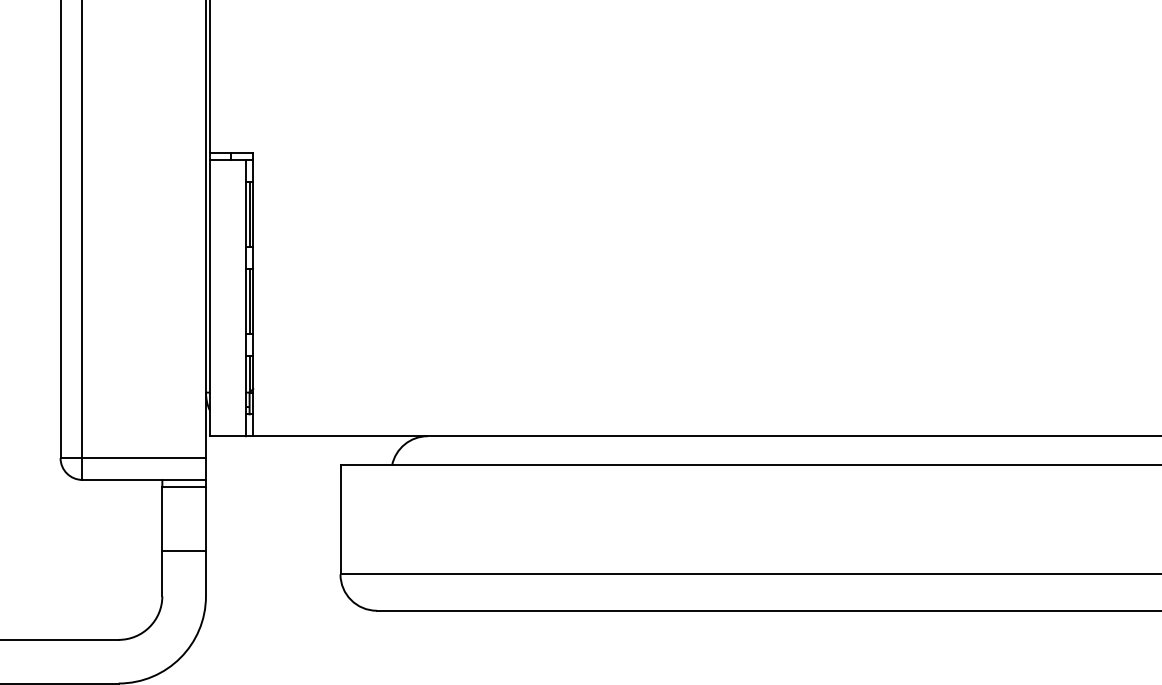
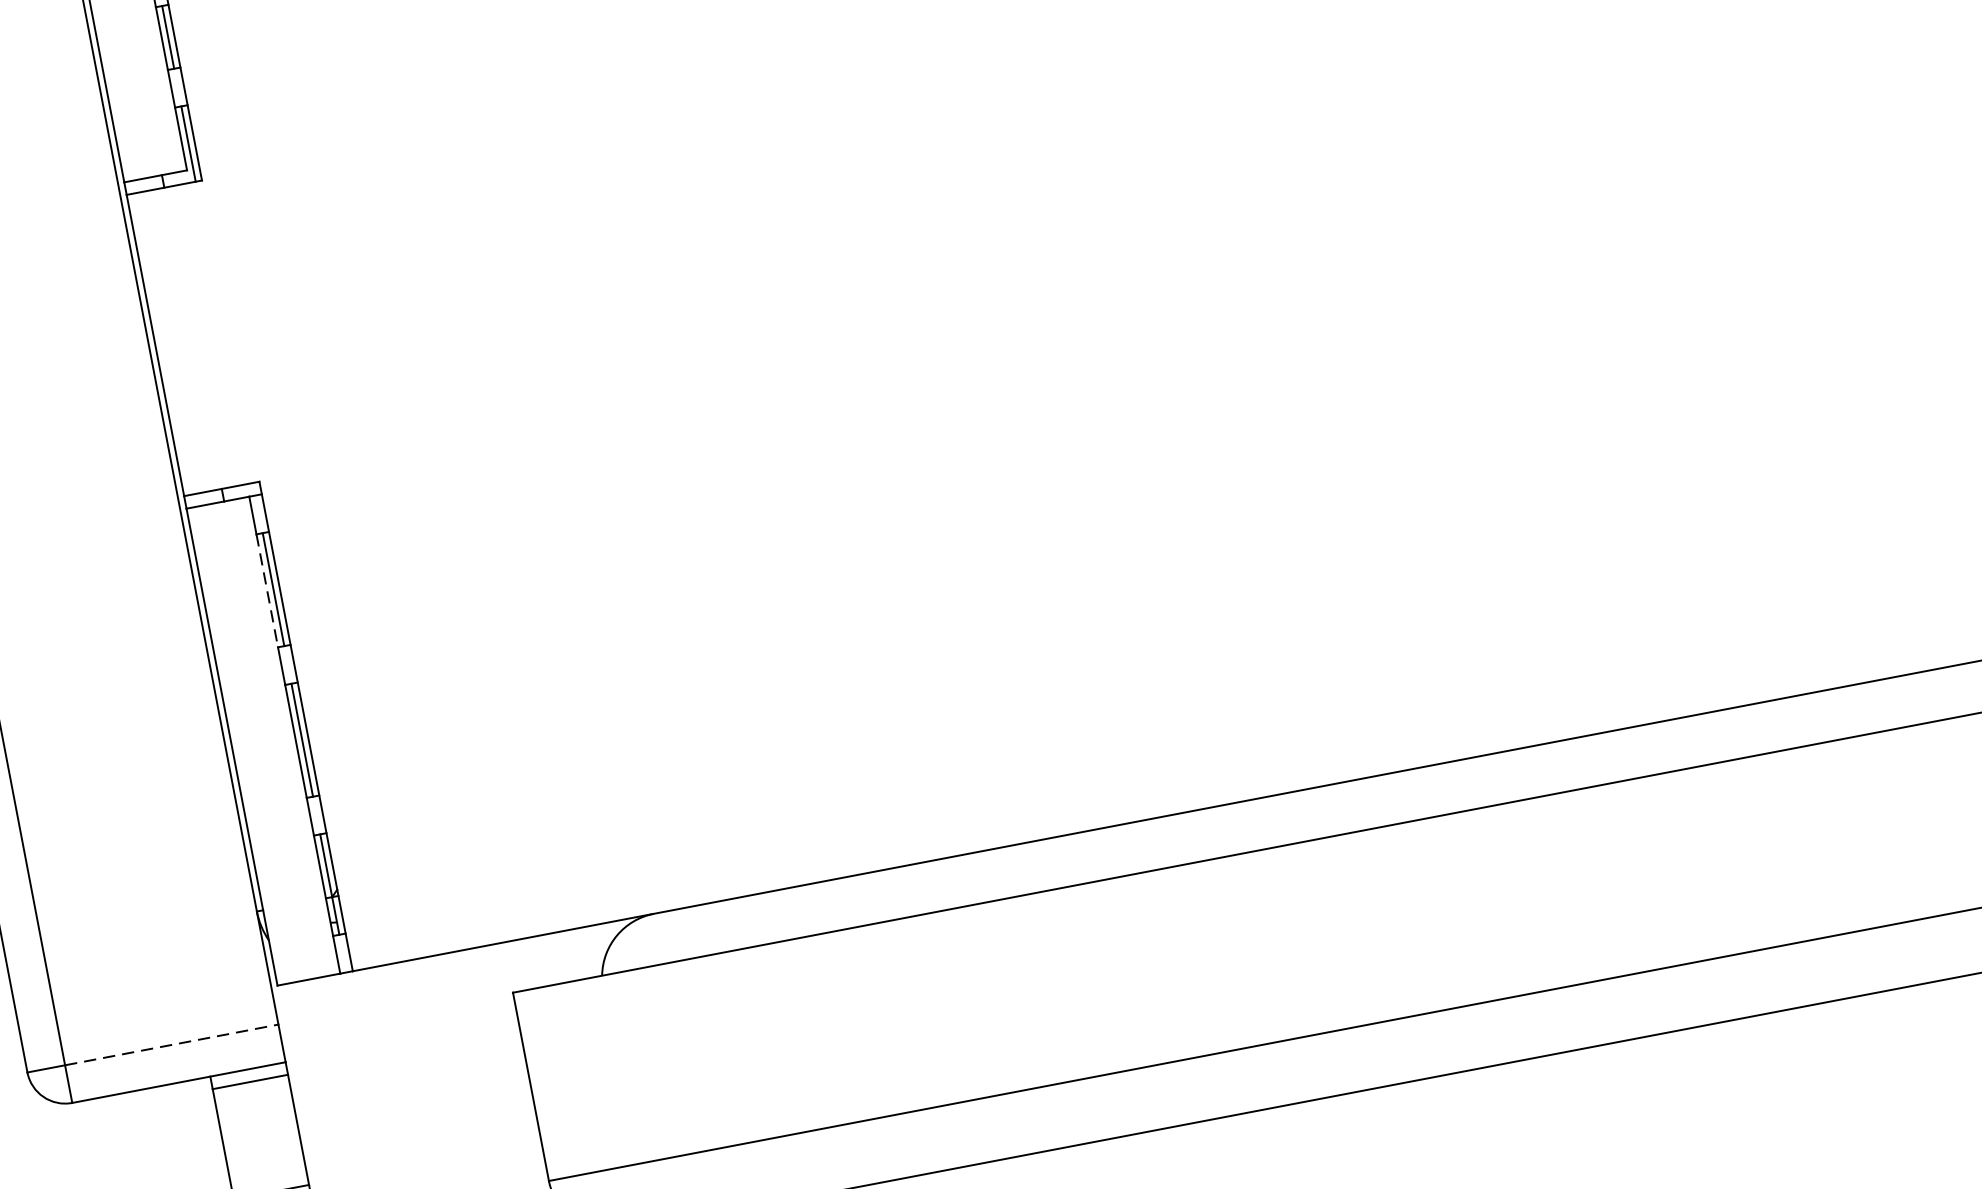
line: (245, 214) -> (266, 591), solid -> dashed
line: (144, 458) -> (172, 1045), solid -> dashed

